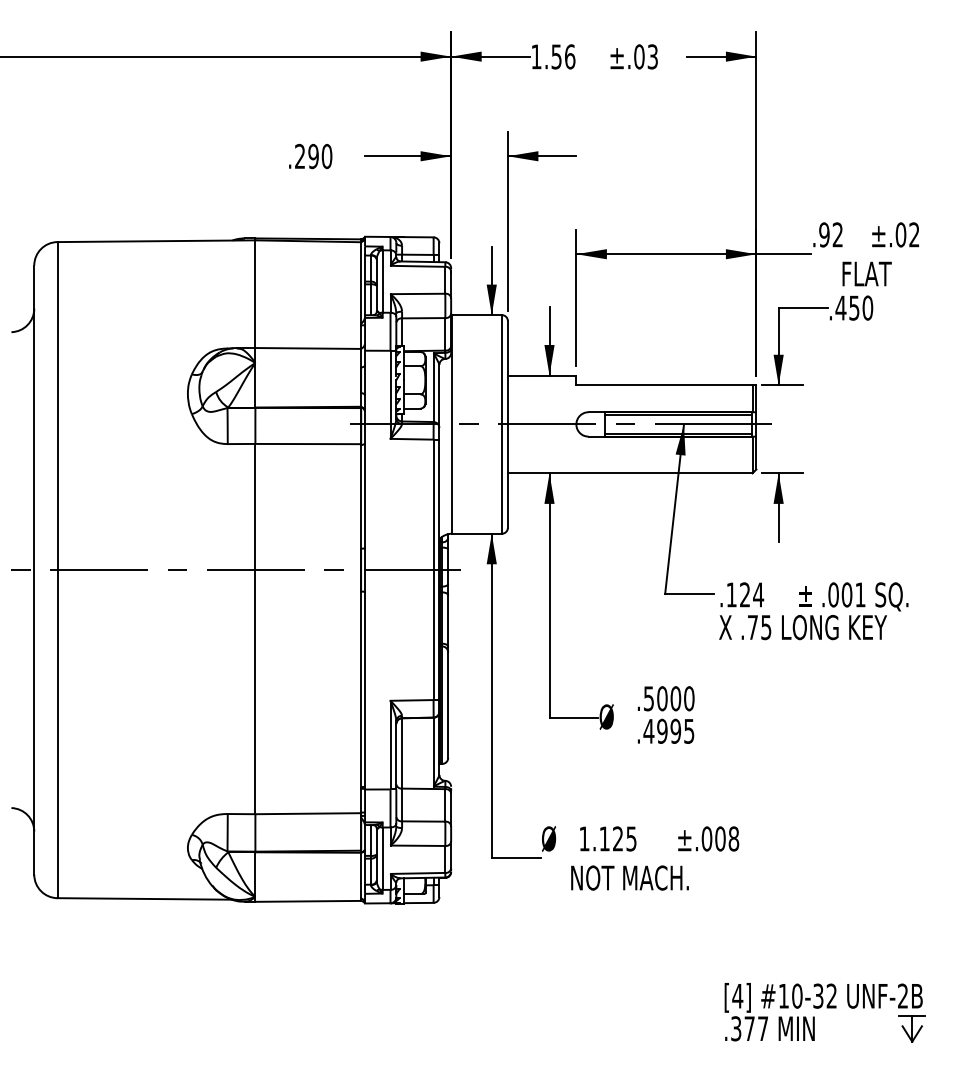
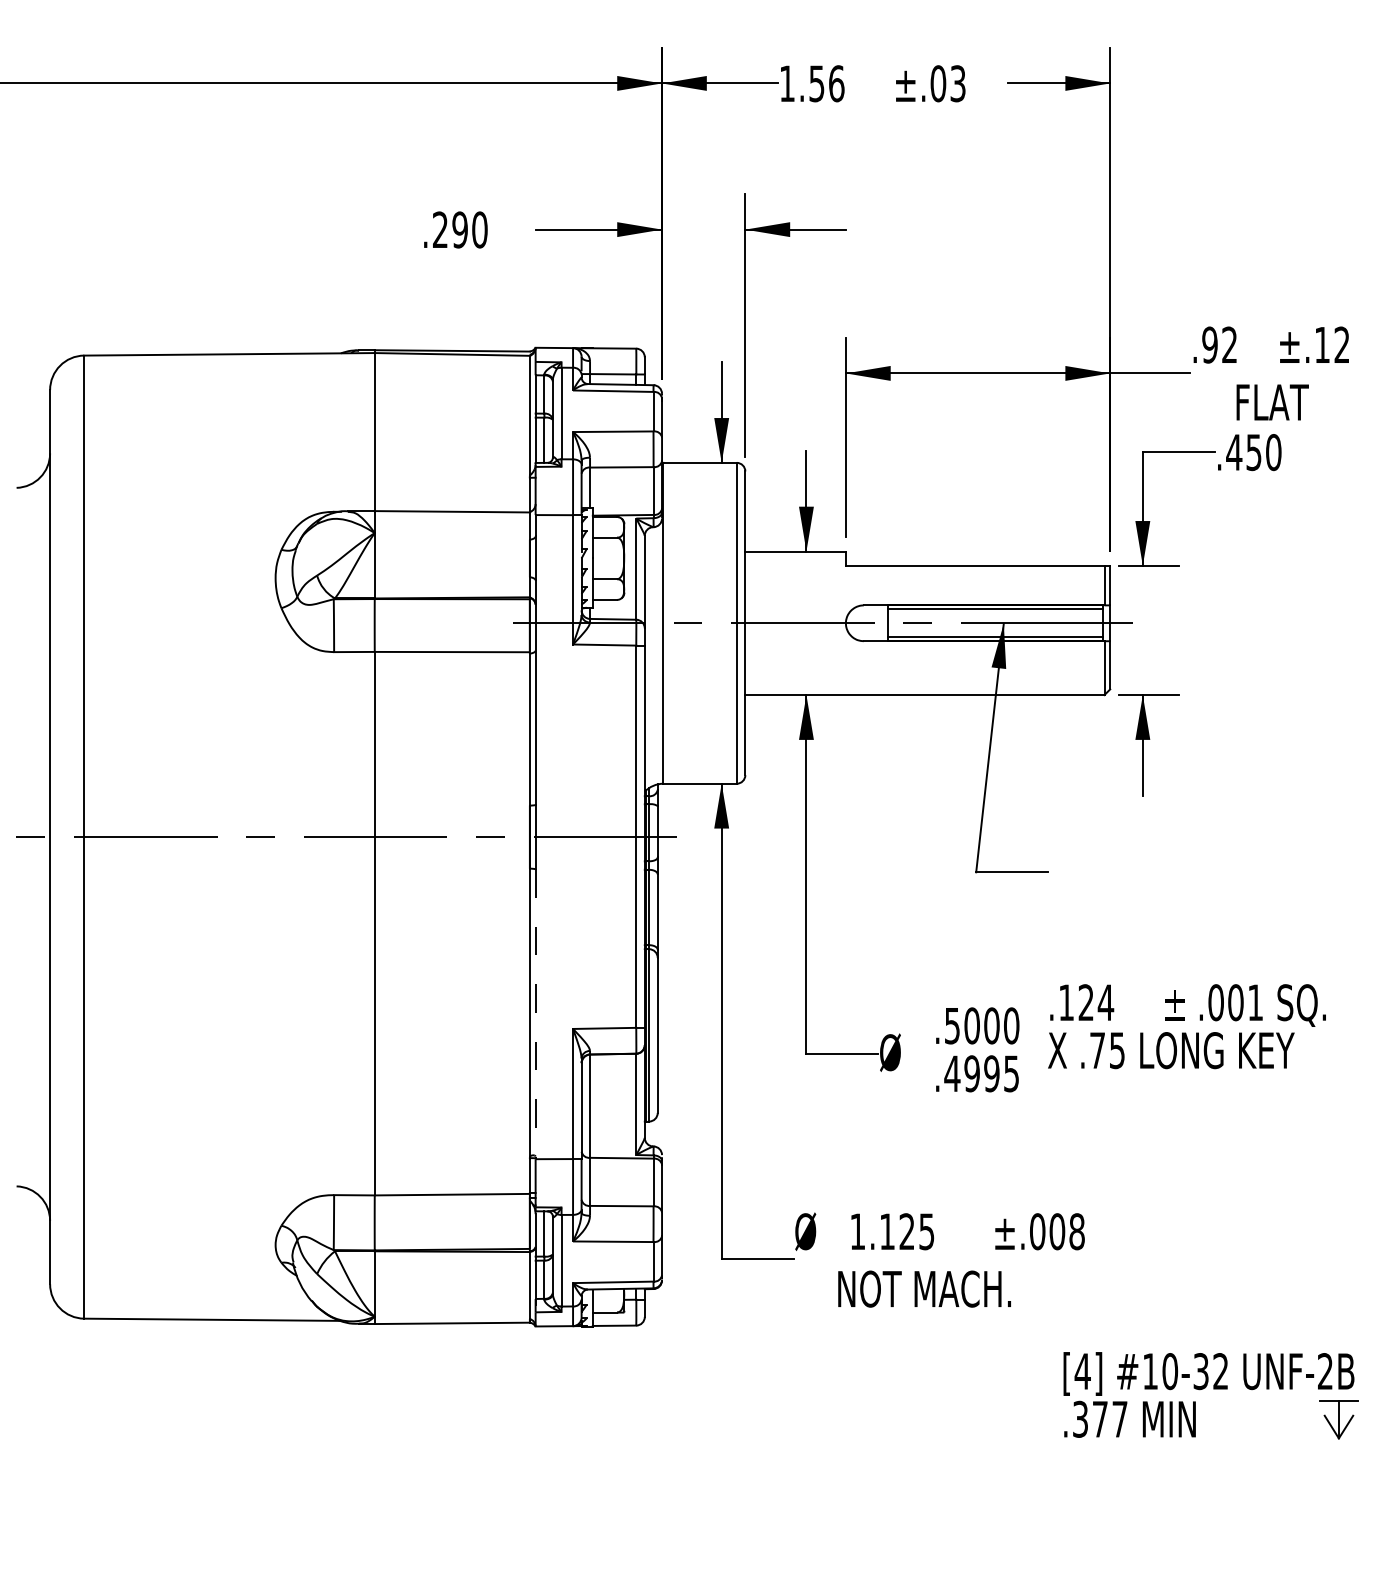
text: (900, 234) -> (1321, 344), ±.02 -> ±.12
text: (813, 611) -> (1186, 1027), moved
line: (365, 690) -> (536, 1013), solid -> dashed
part: (824, 1012) -> (1210, 1395), moved

